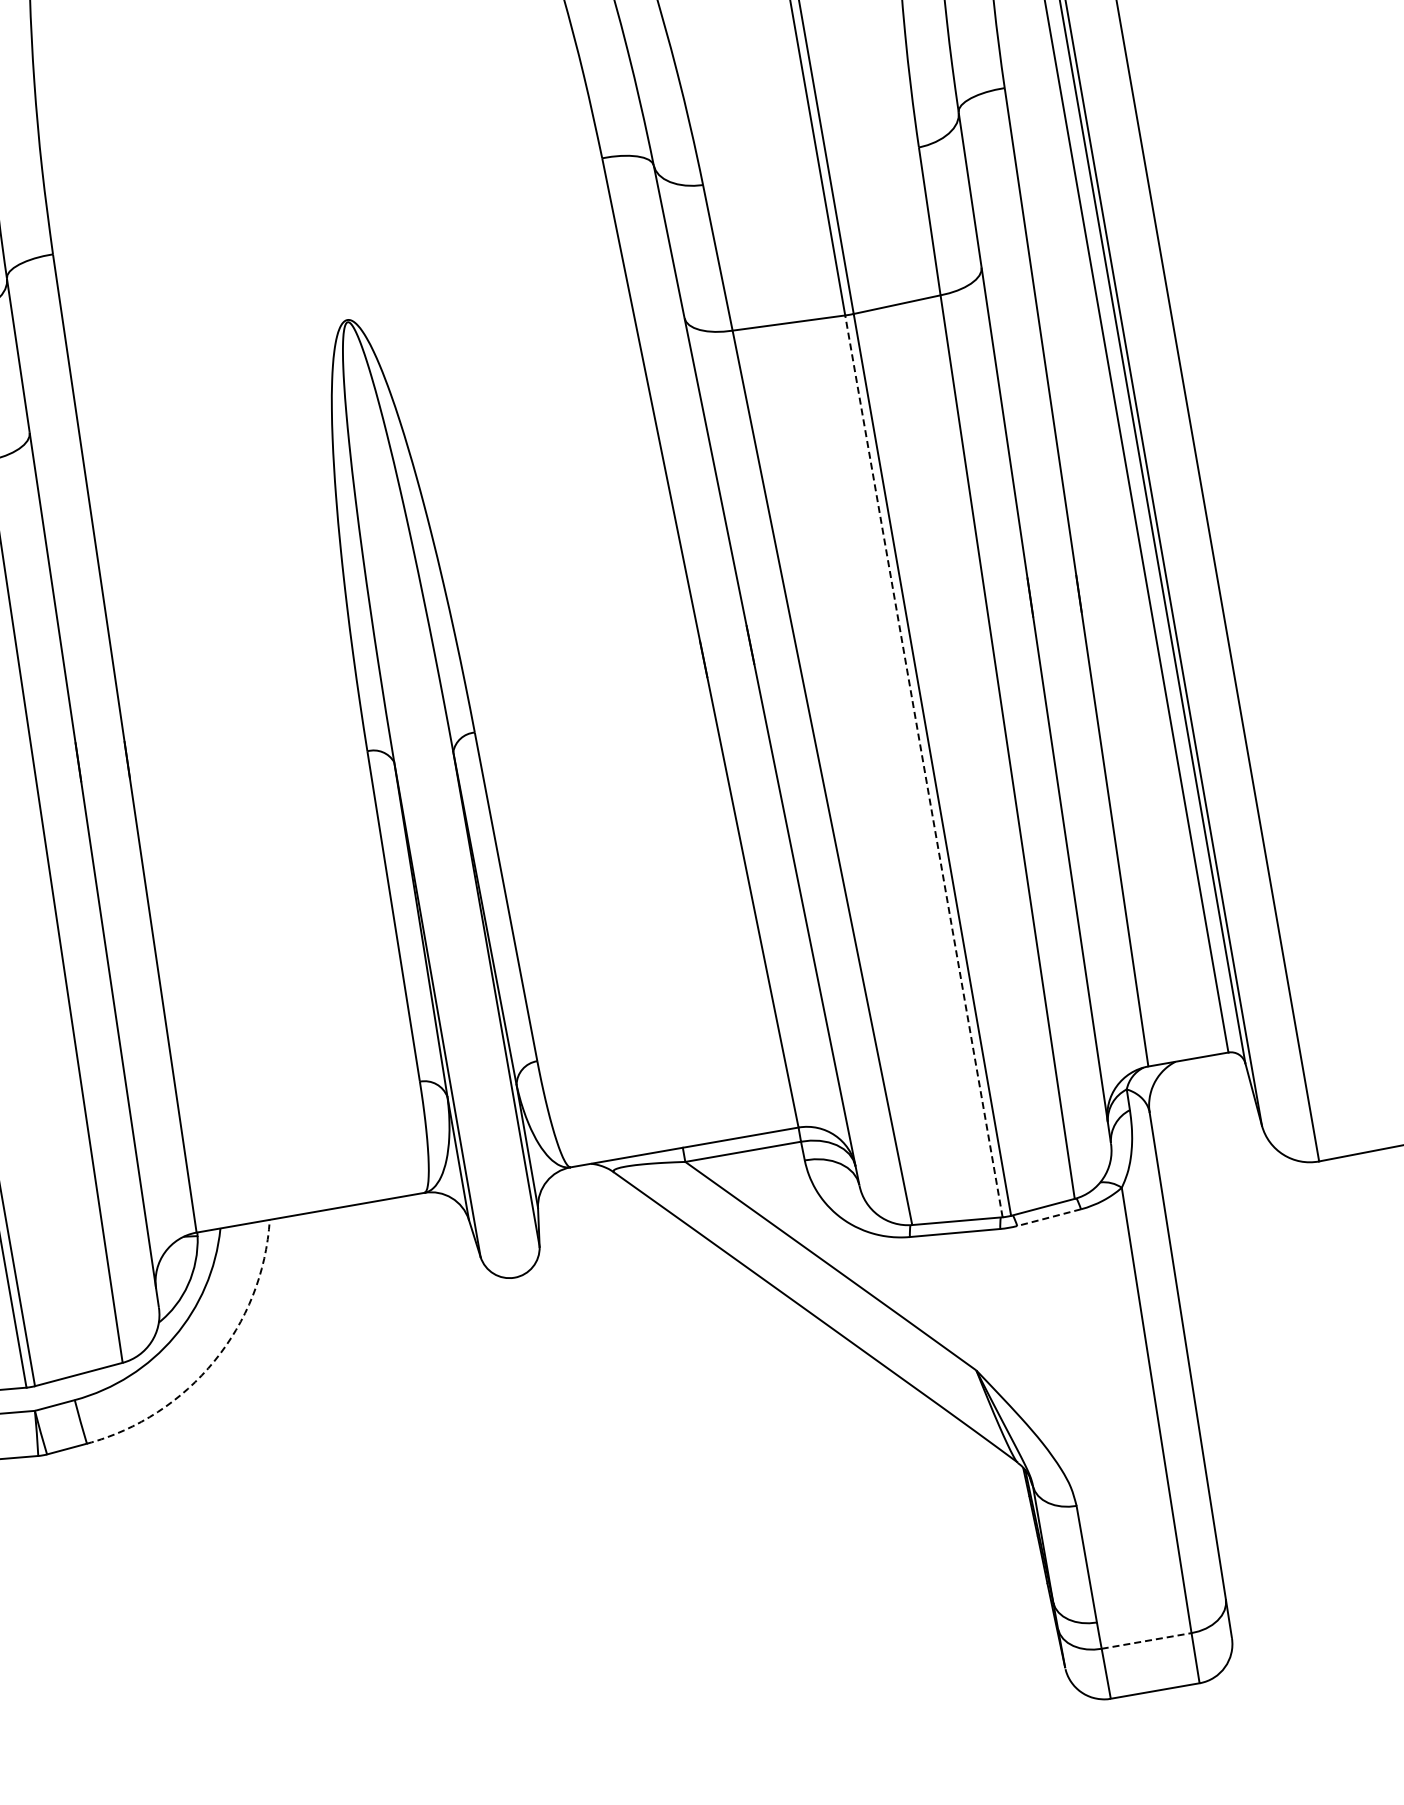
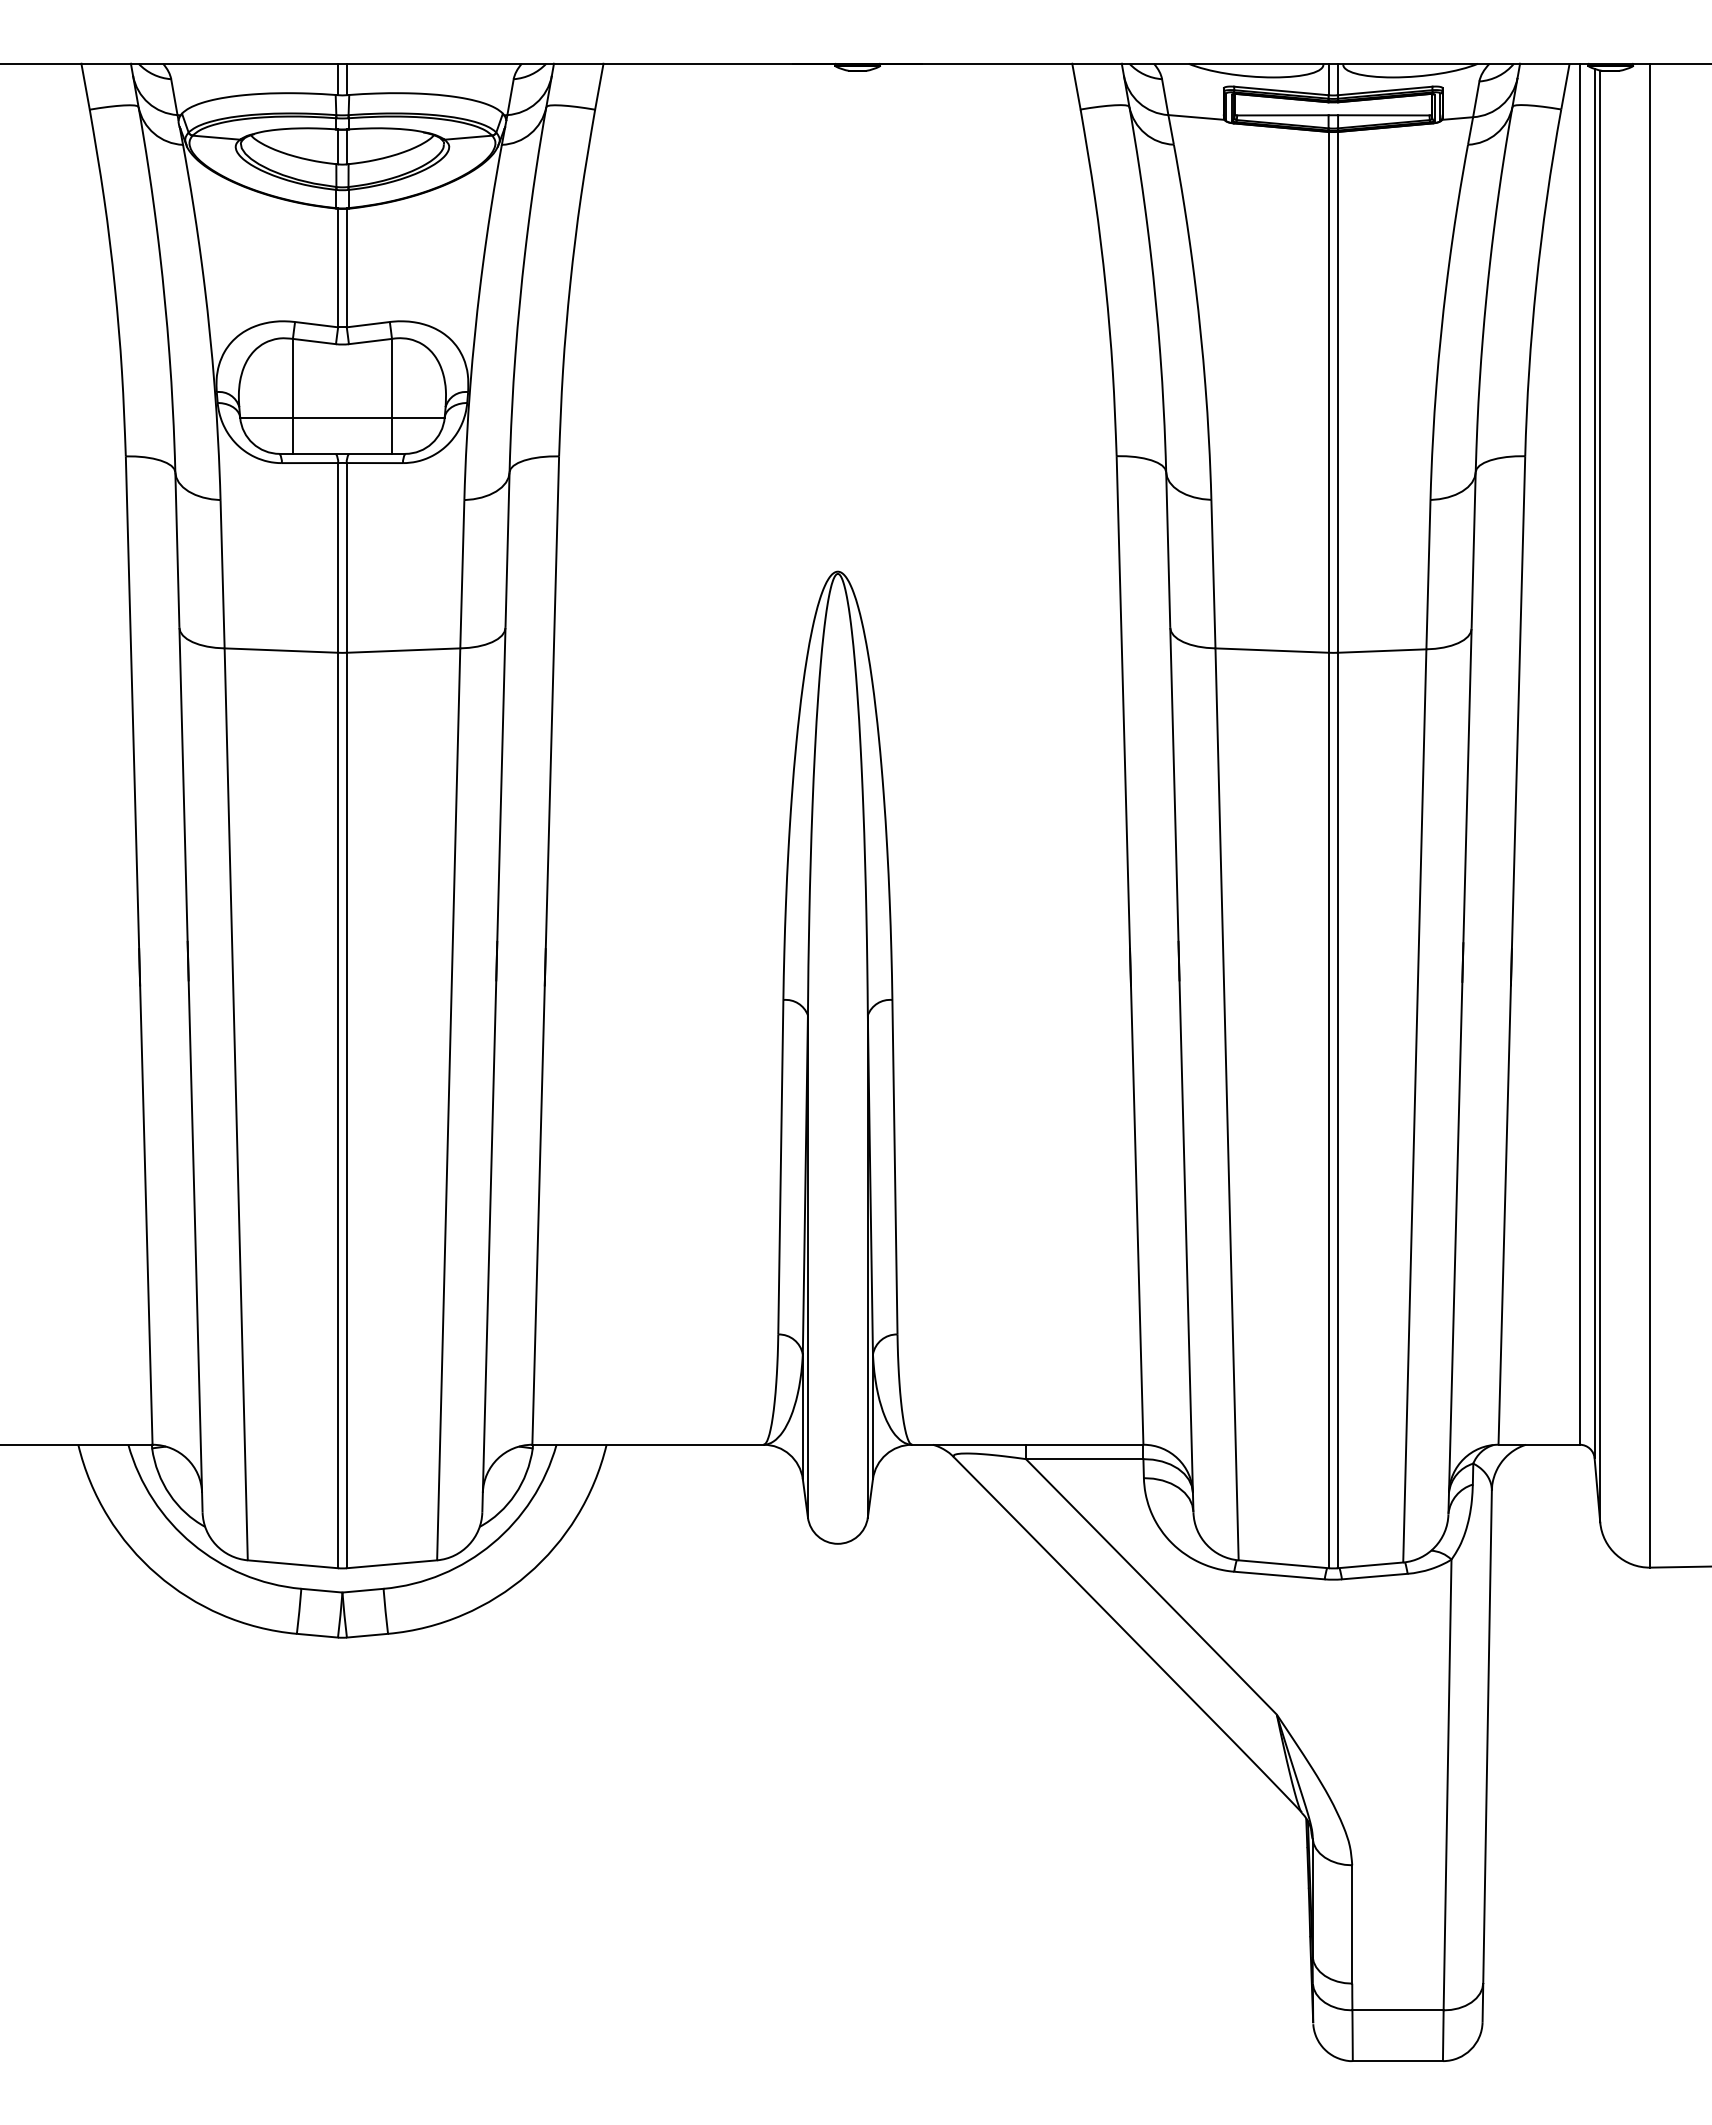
line: (924, 766) -> (1329, 1110), dashed -> solid
line: (1048, 1217) -> (1374, 1576), dashed -> solid
arc: (214, 1361) -> (527, 1574), dashed -> solid
line: (1147, 1641) -> (1398, 2010), dashed -> solid

